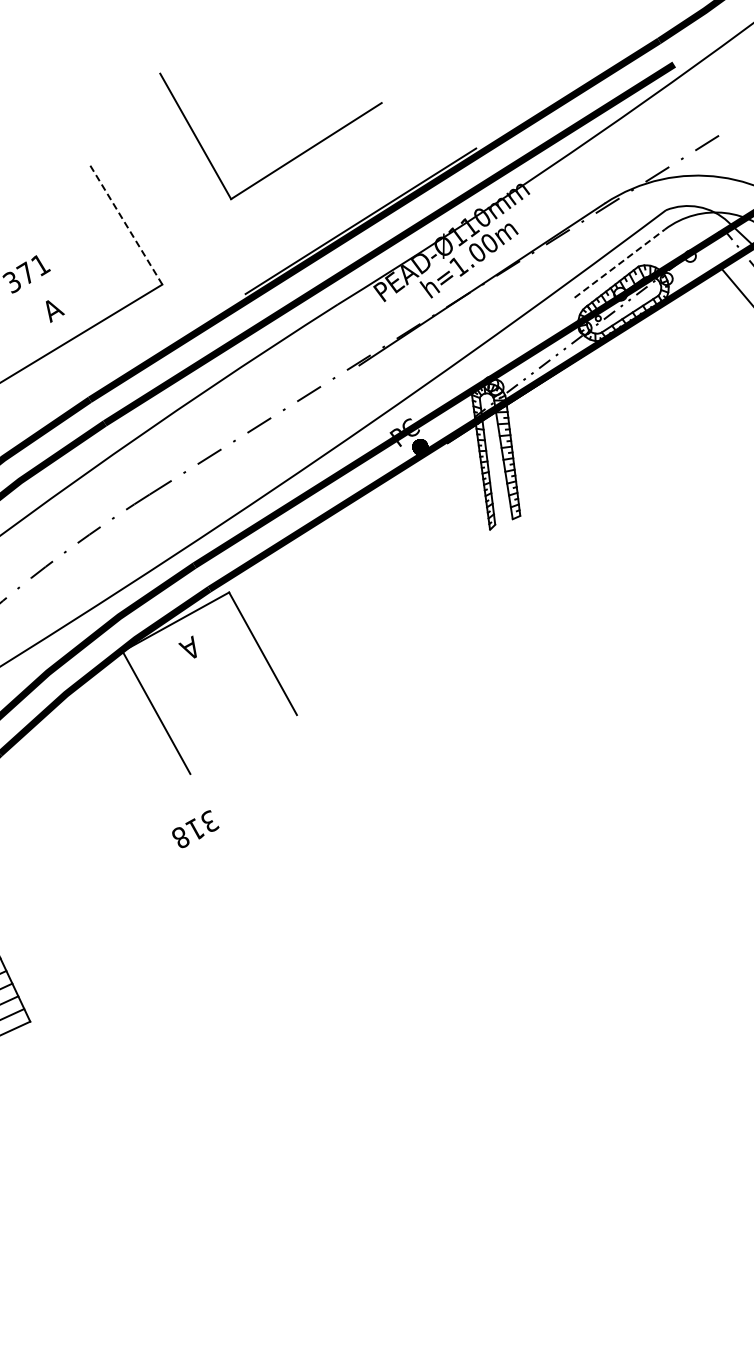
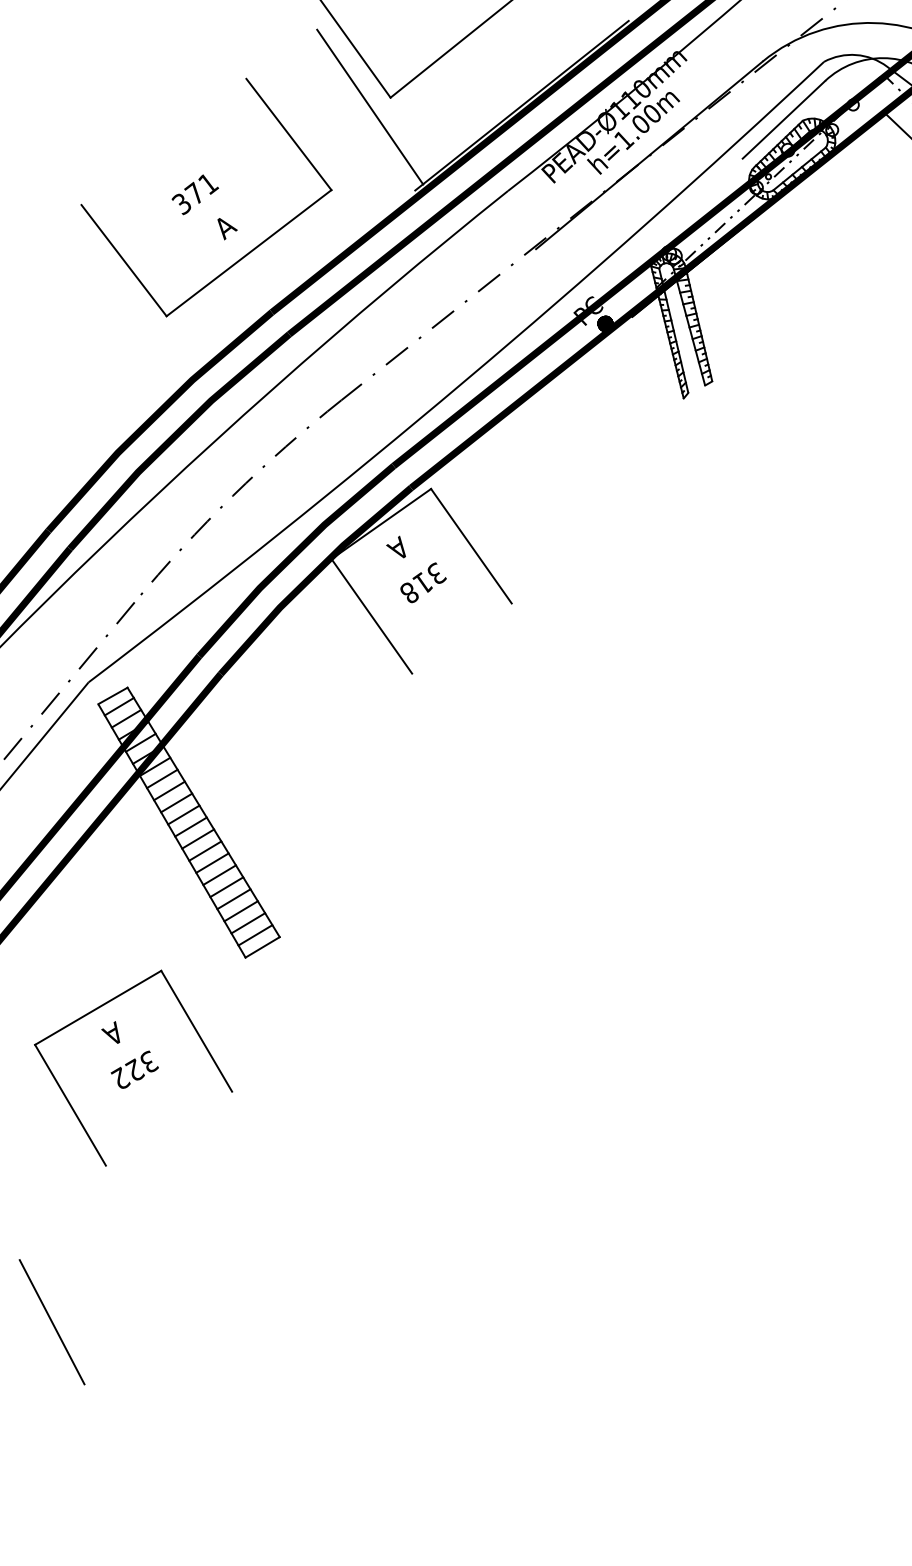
line: (210, 205) -> (370, 106), added
line: (125, 224) -> (288, 134), dashed -> solid
line: (619, 263) -> (783, 119), dashed -> solid
text: (195, 828) -> (423, 582), moved

